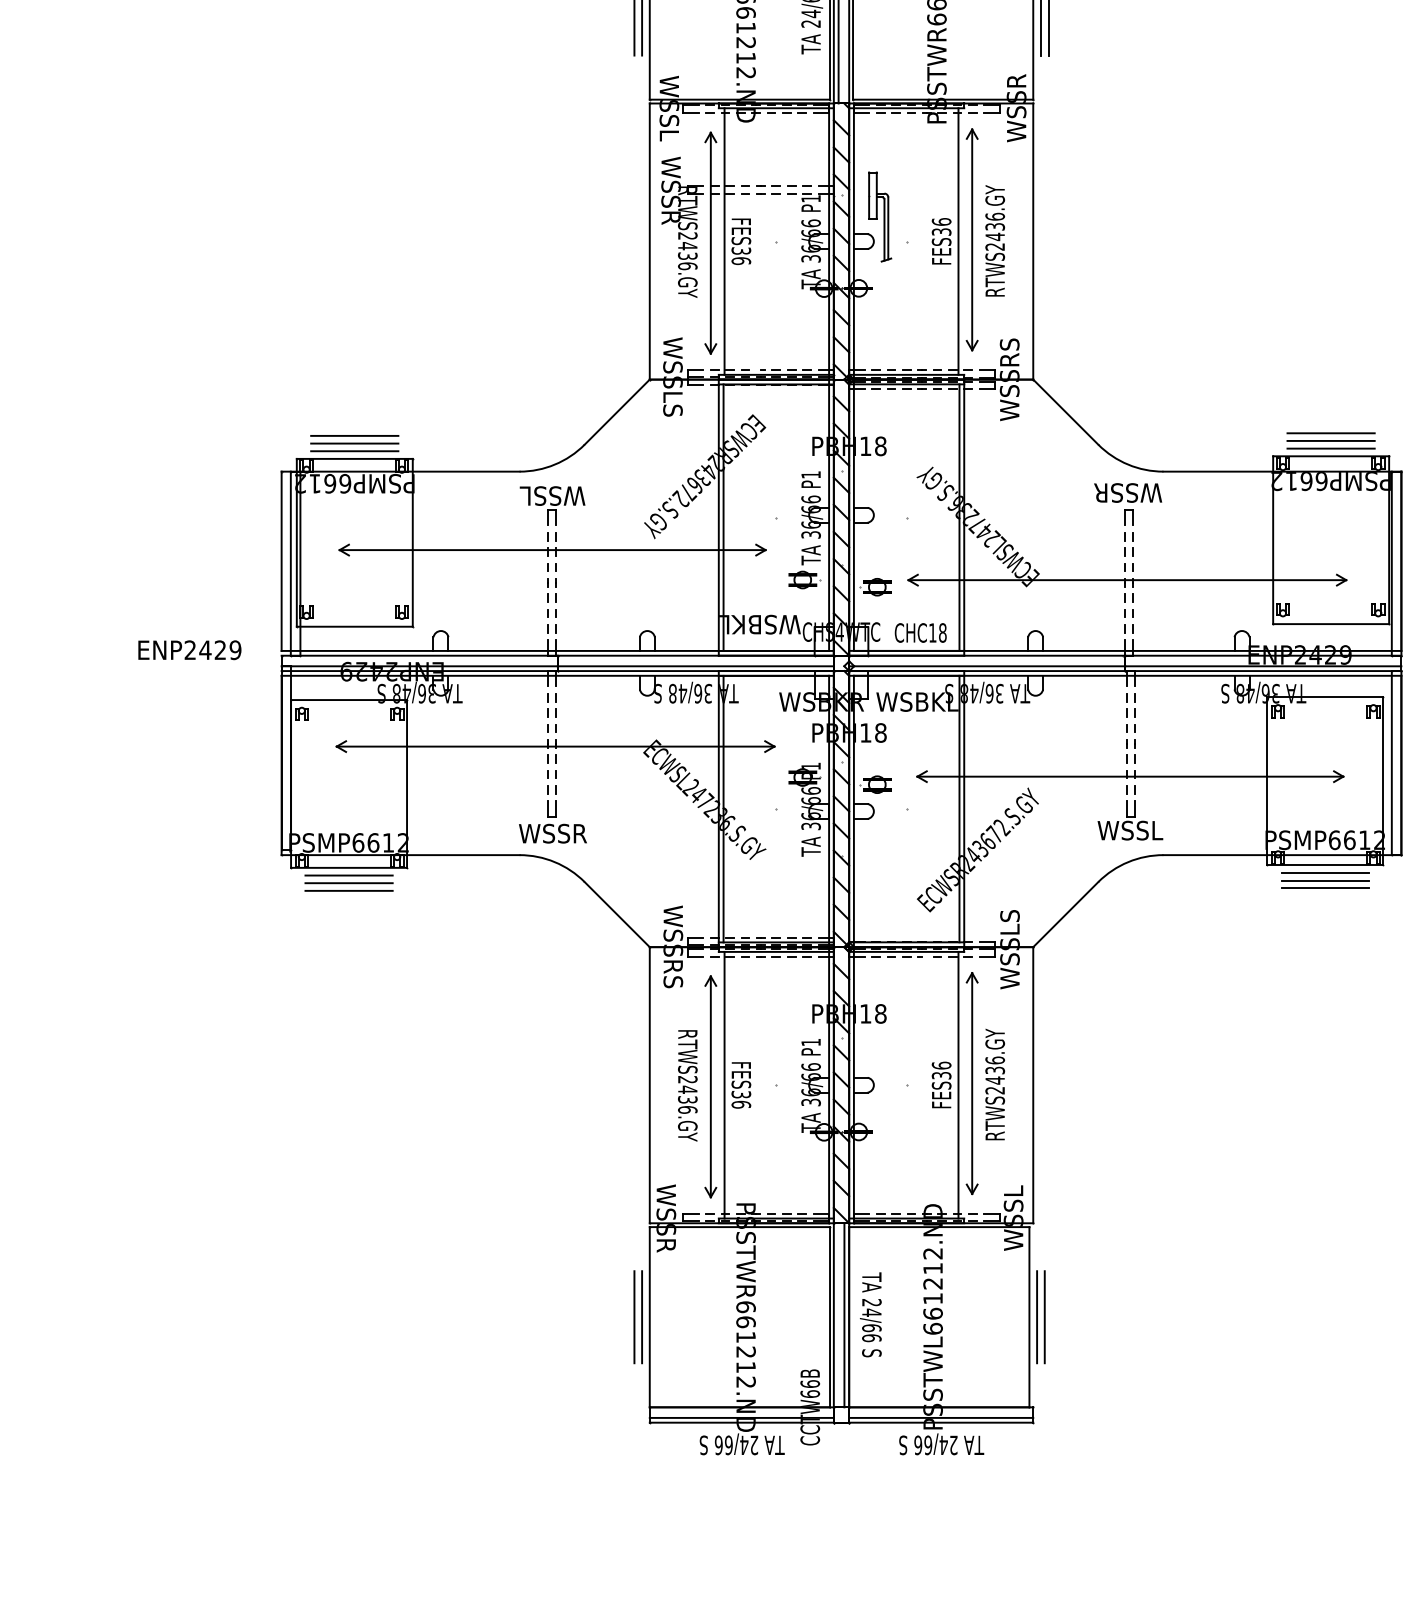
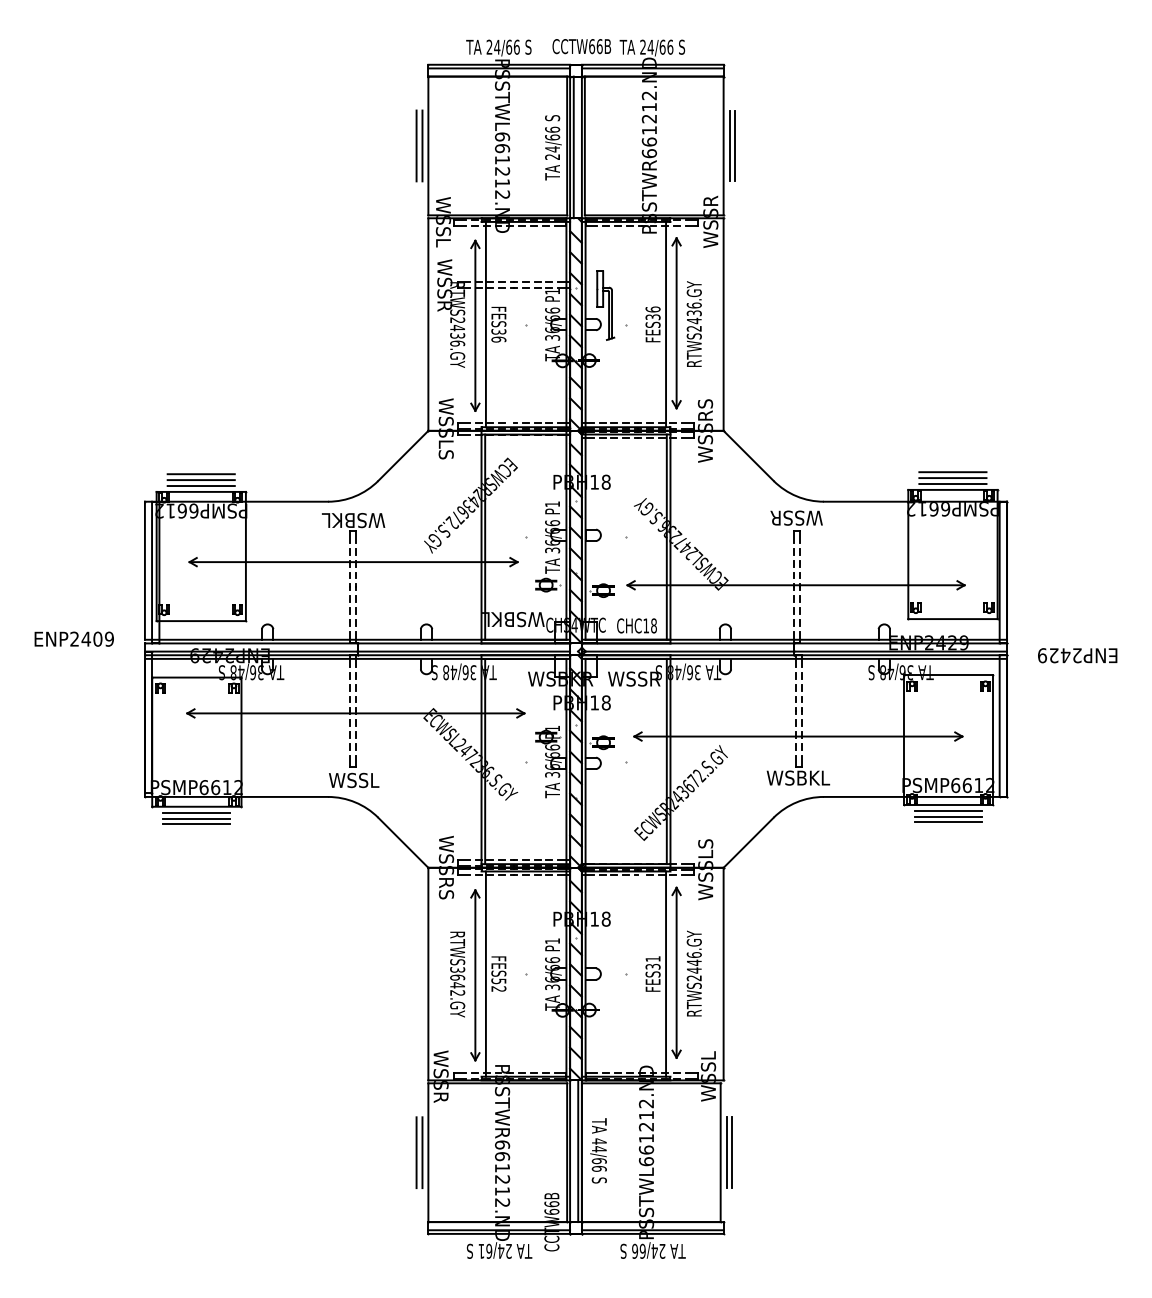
text: (552, 496) -> (353, 520), WSSL -> WSBKL
text: (219, 649) -> (97, 638), ENP2429 -> ENP2409
text: (917, 701) -> (634, 678), WSBKL -> WSSR
text: (1130, 829) -> (798, 777), WSSL -> WSBKL
text: (552, 833) -> (353, 780), WSSR -> WSSL
text: (940, 1064) -> (652, 958), FES36 -> FES31
text: (994, 1070) -> (693, 962), RTWS2436.GY -> RTWS2446.GY
text: (687, 1094) -> (457, 981), RTWS2436.GY -> RTWS3642.GY
text: (740, 1100) -> (498, 985), FES36 -> FES52
text: (872, 1302) -> (599, 1141), 24/66 -> 44/66
text: (718, 1444) -> (481, 1250), 24/66 -> 24/61

